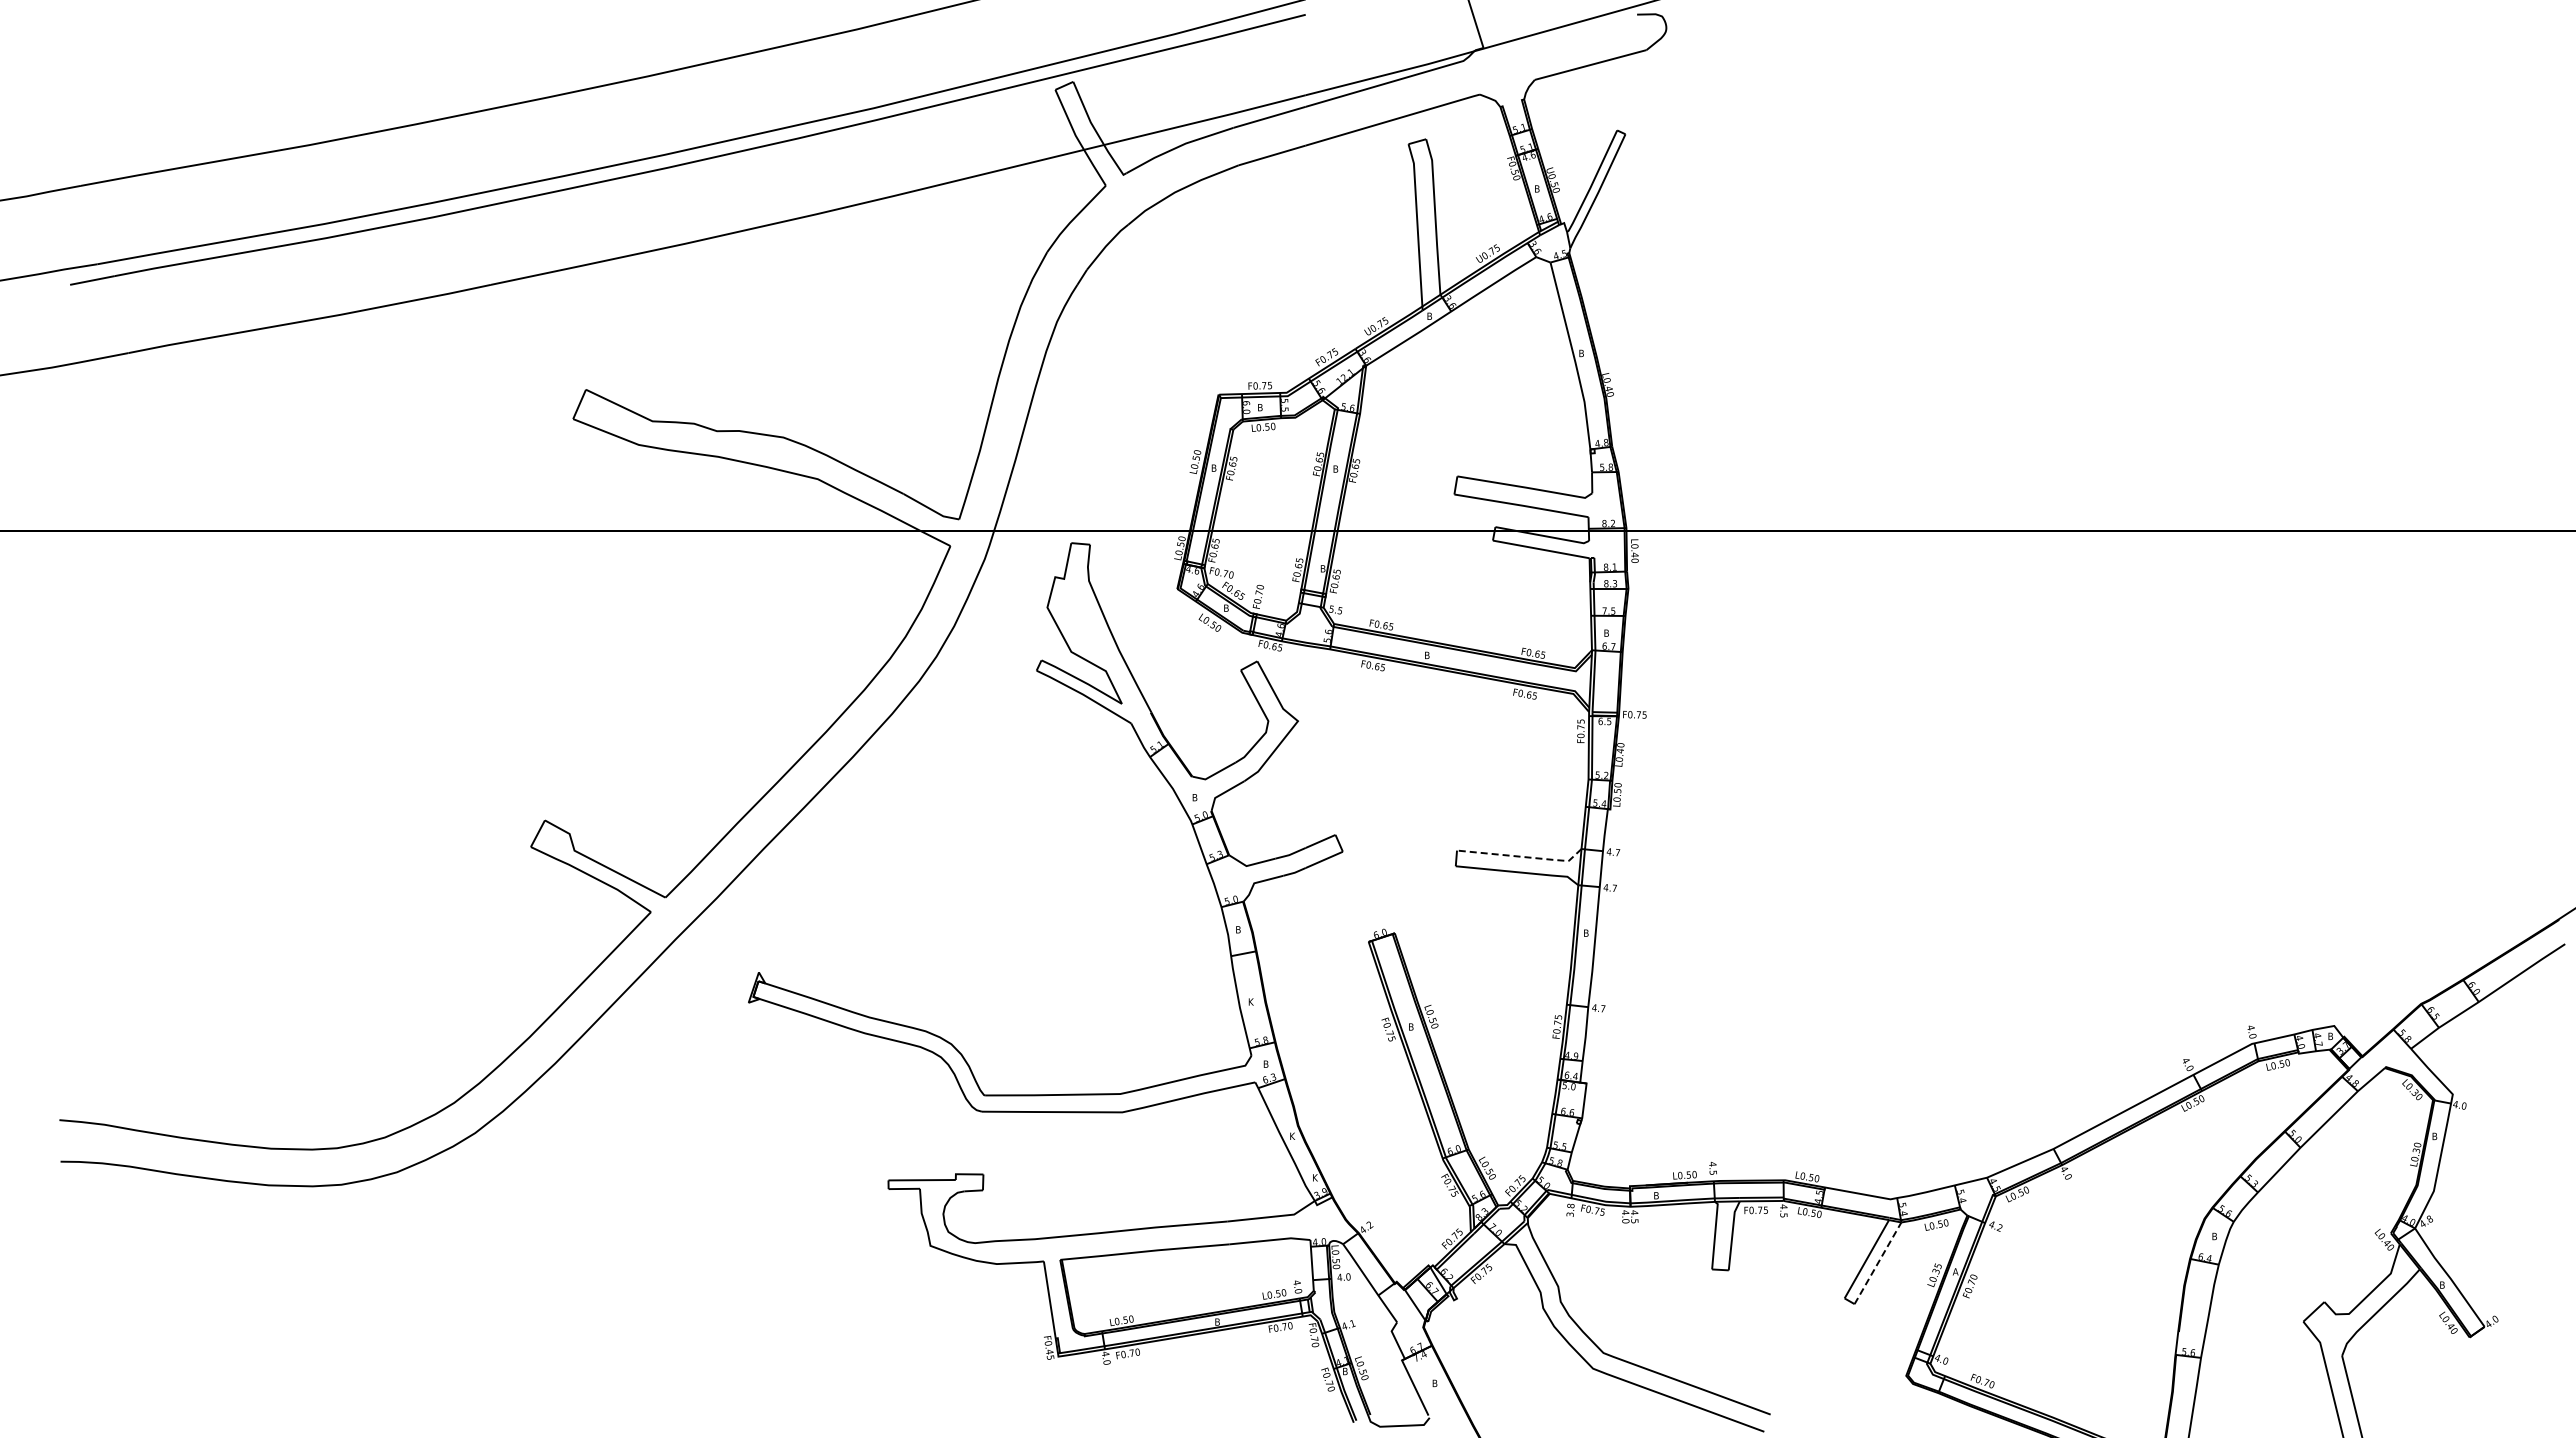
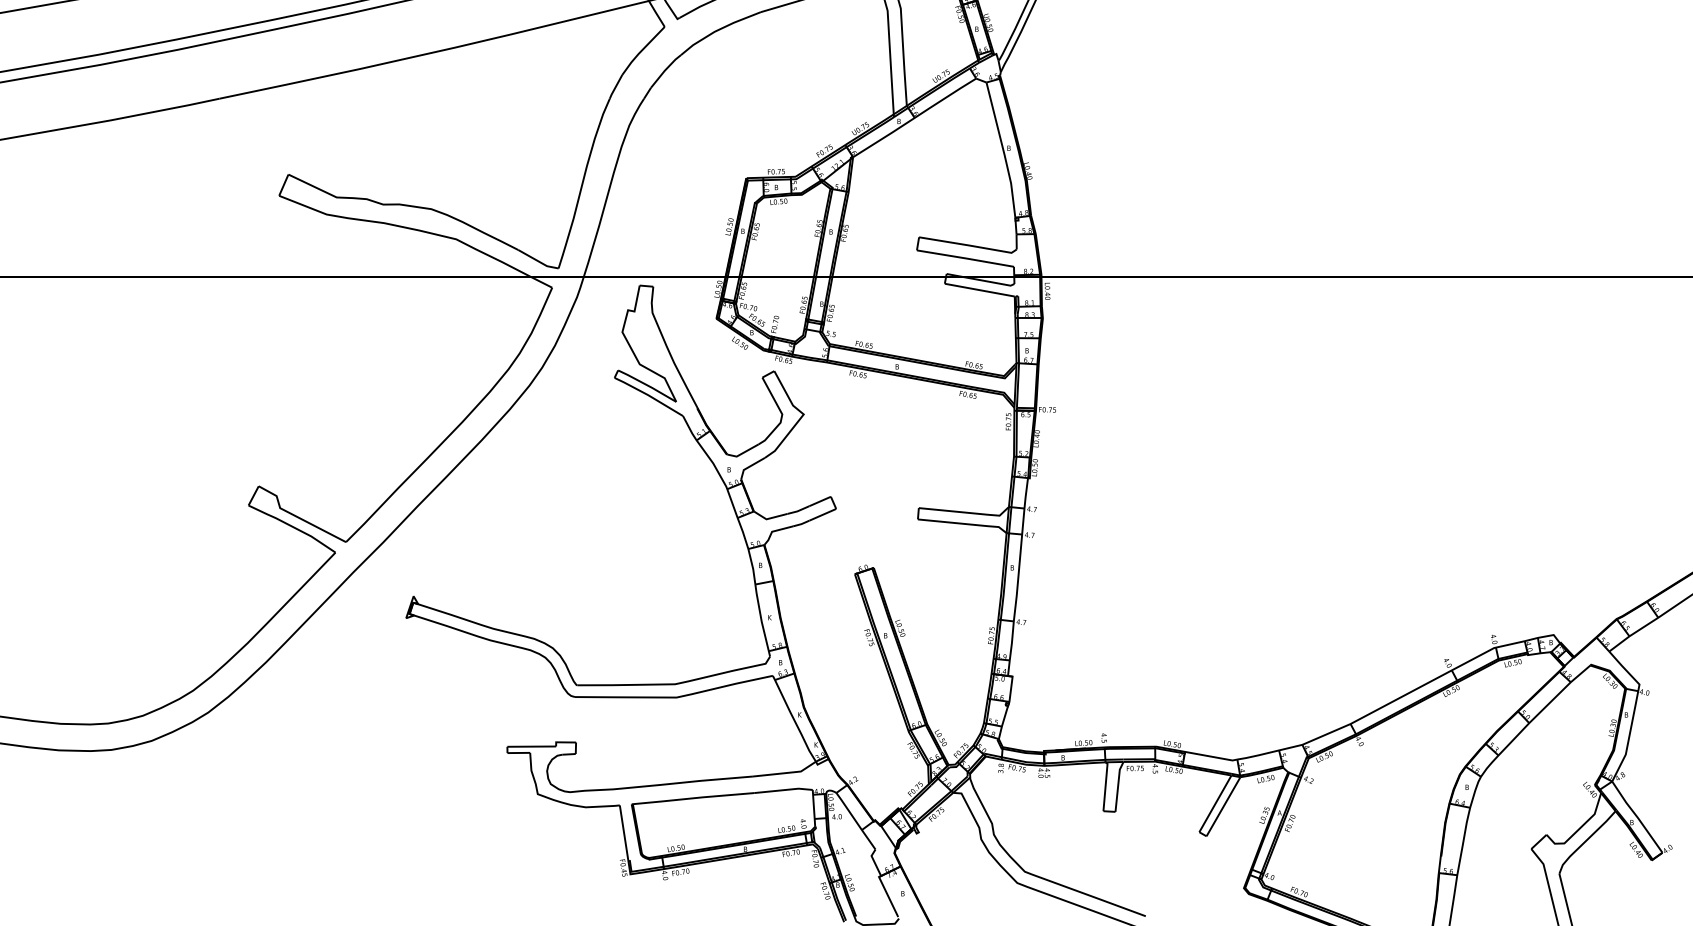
line: (1522, 856) -> (966, 512), dashed -> solid
line: (1878, 1262) -> (1223, 806), dashed -> solid

